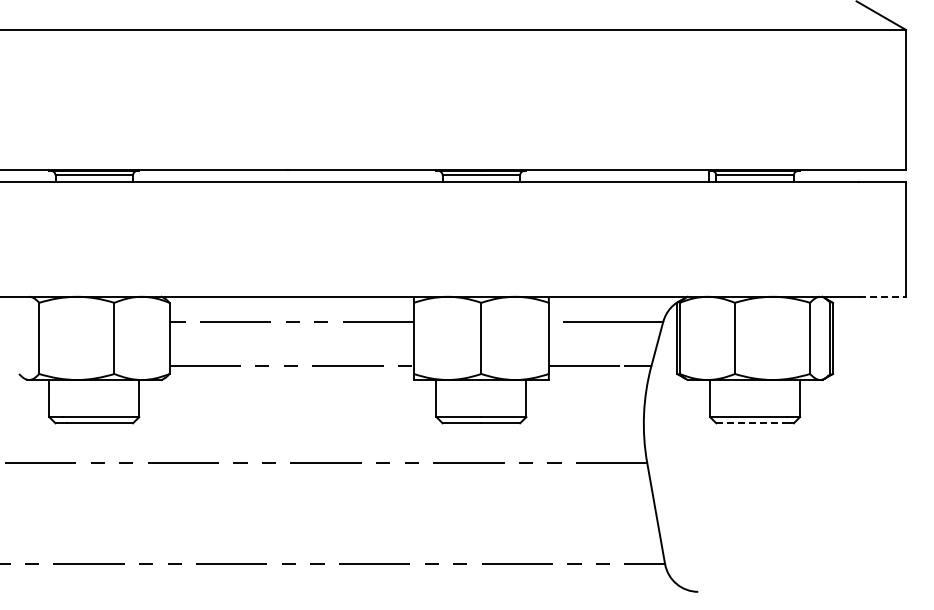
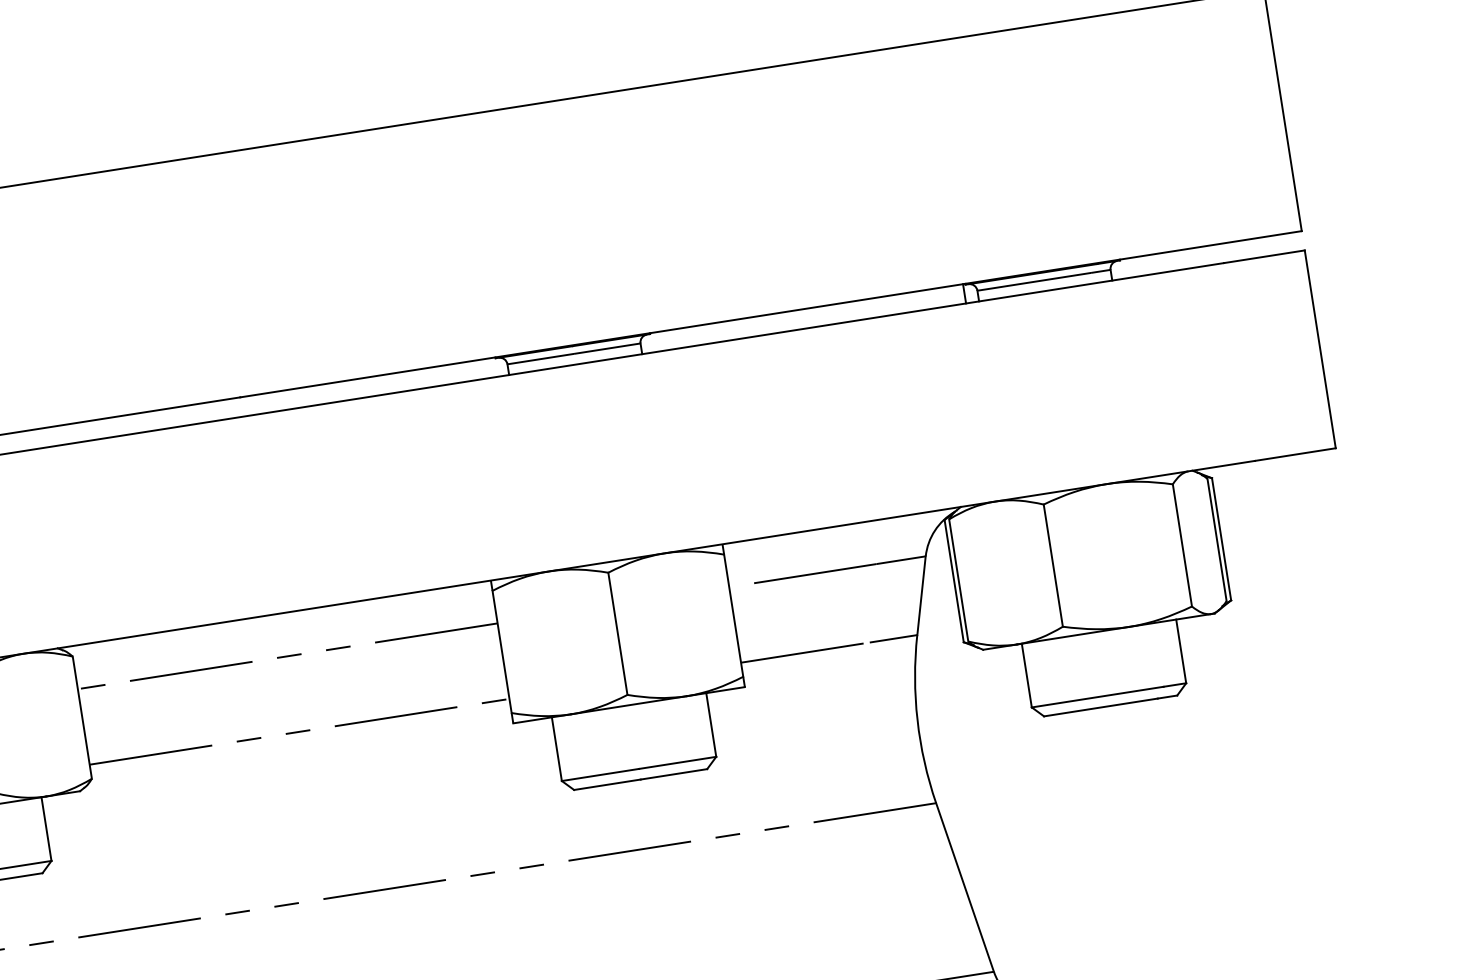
line: (882, 296) -> (1295, 453), dashed -> solid
line: (749, 423) -> (1101, 707), dashed -> solid

